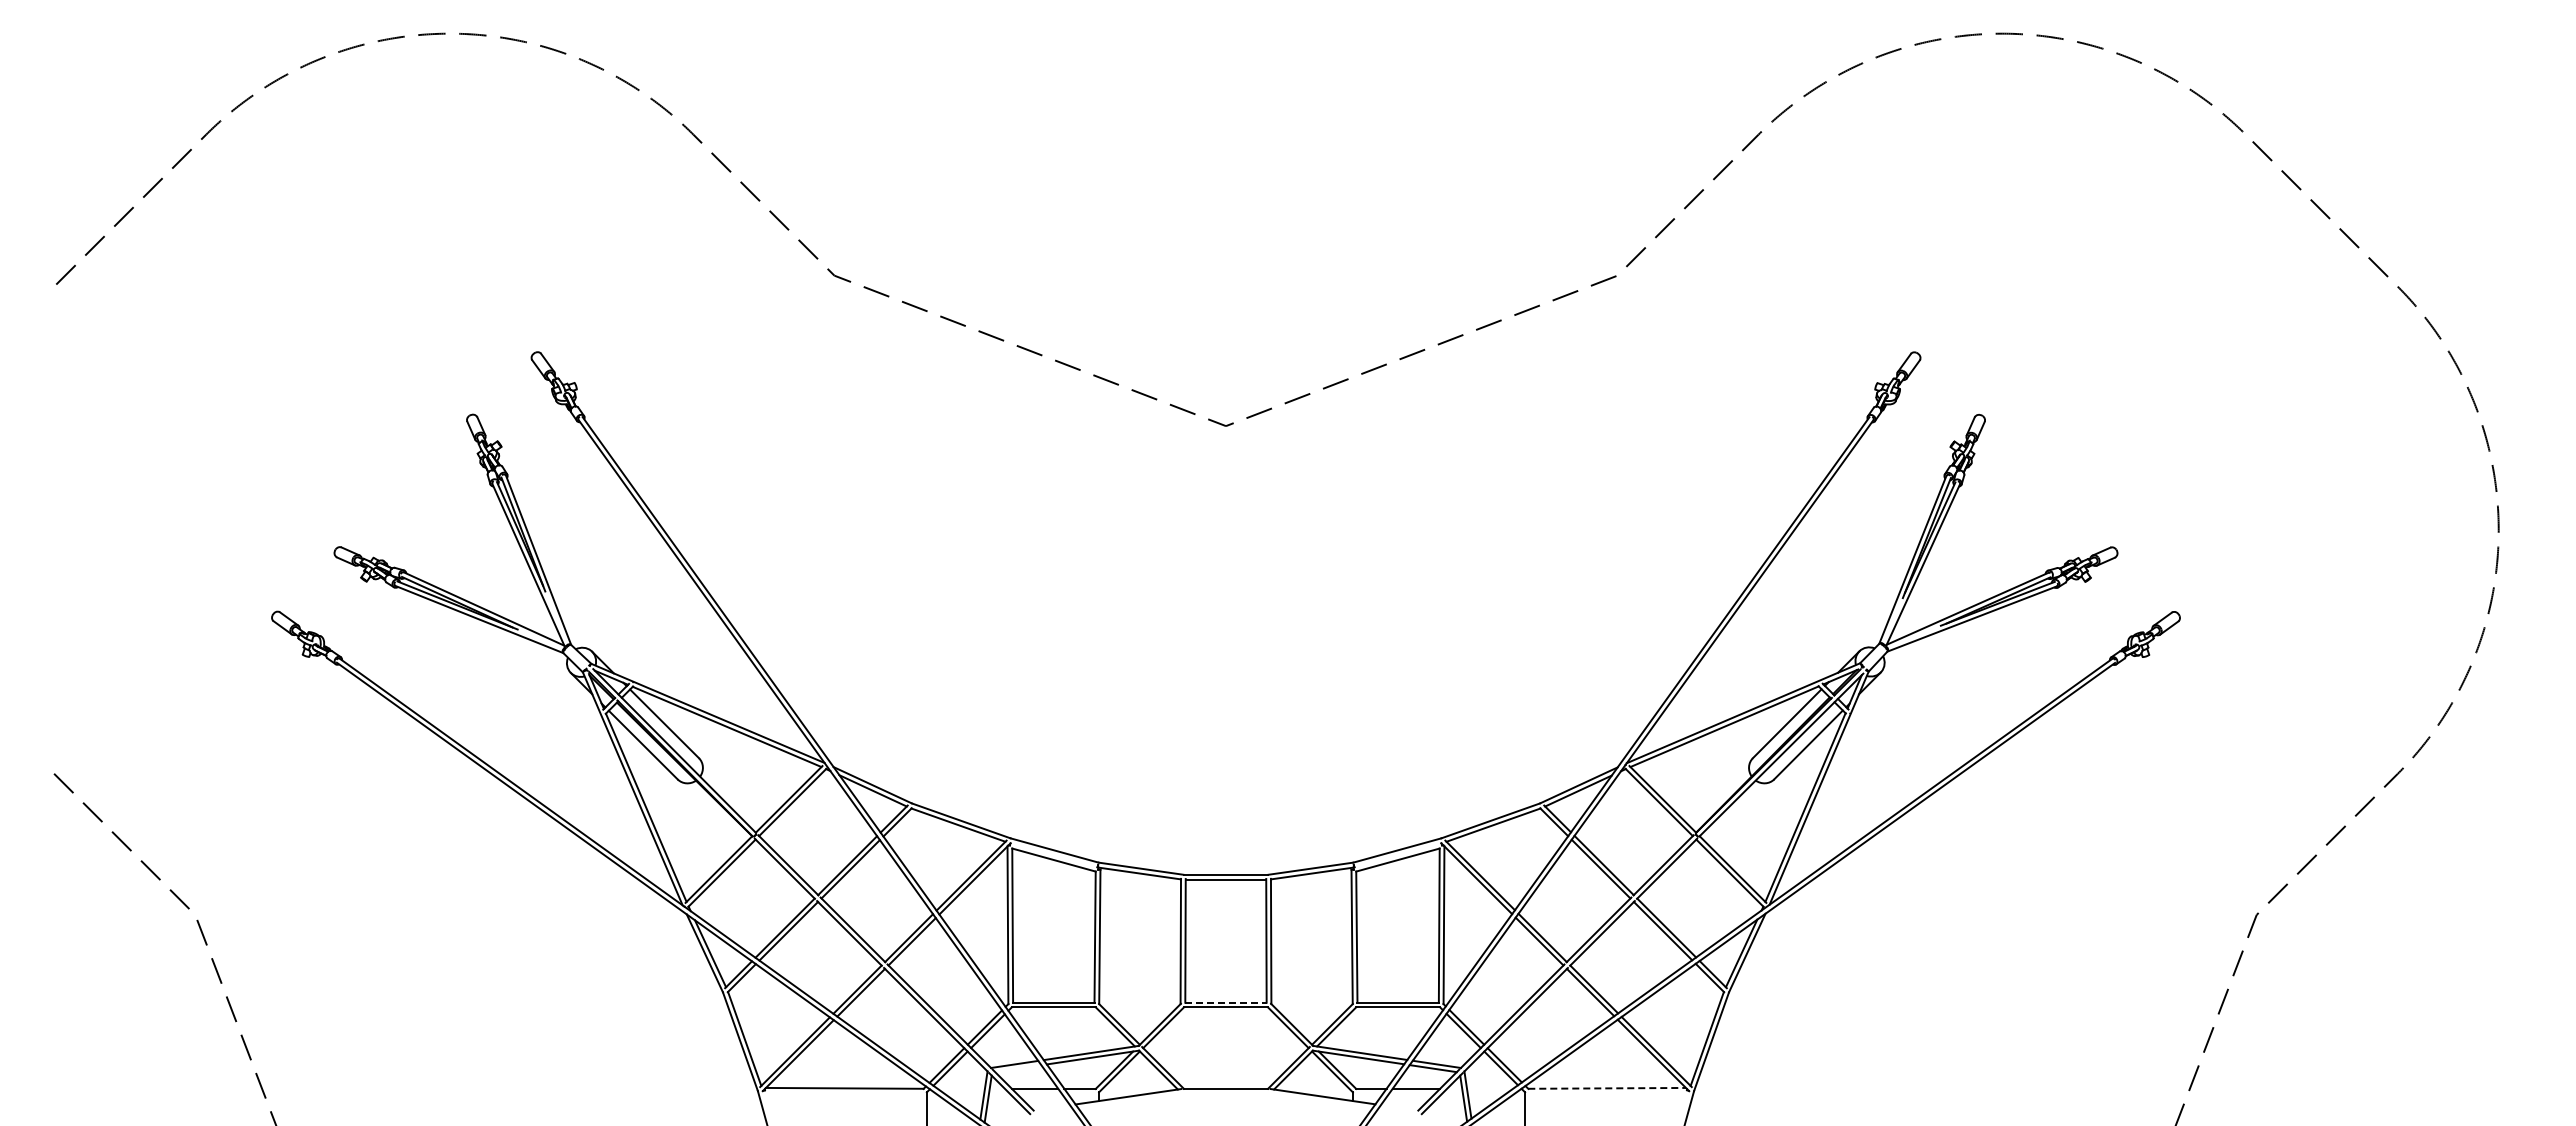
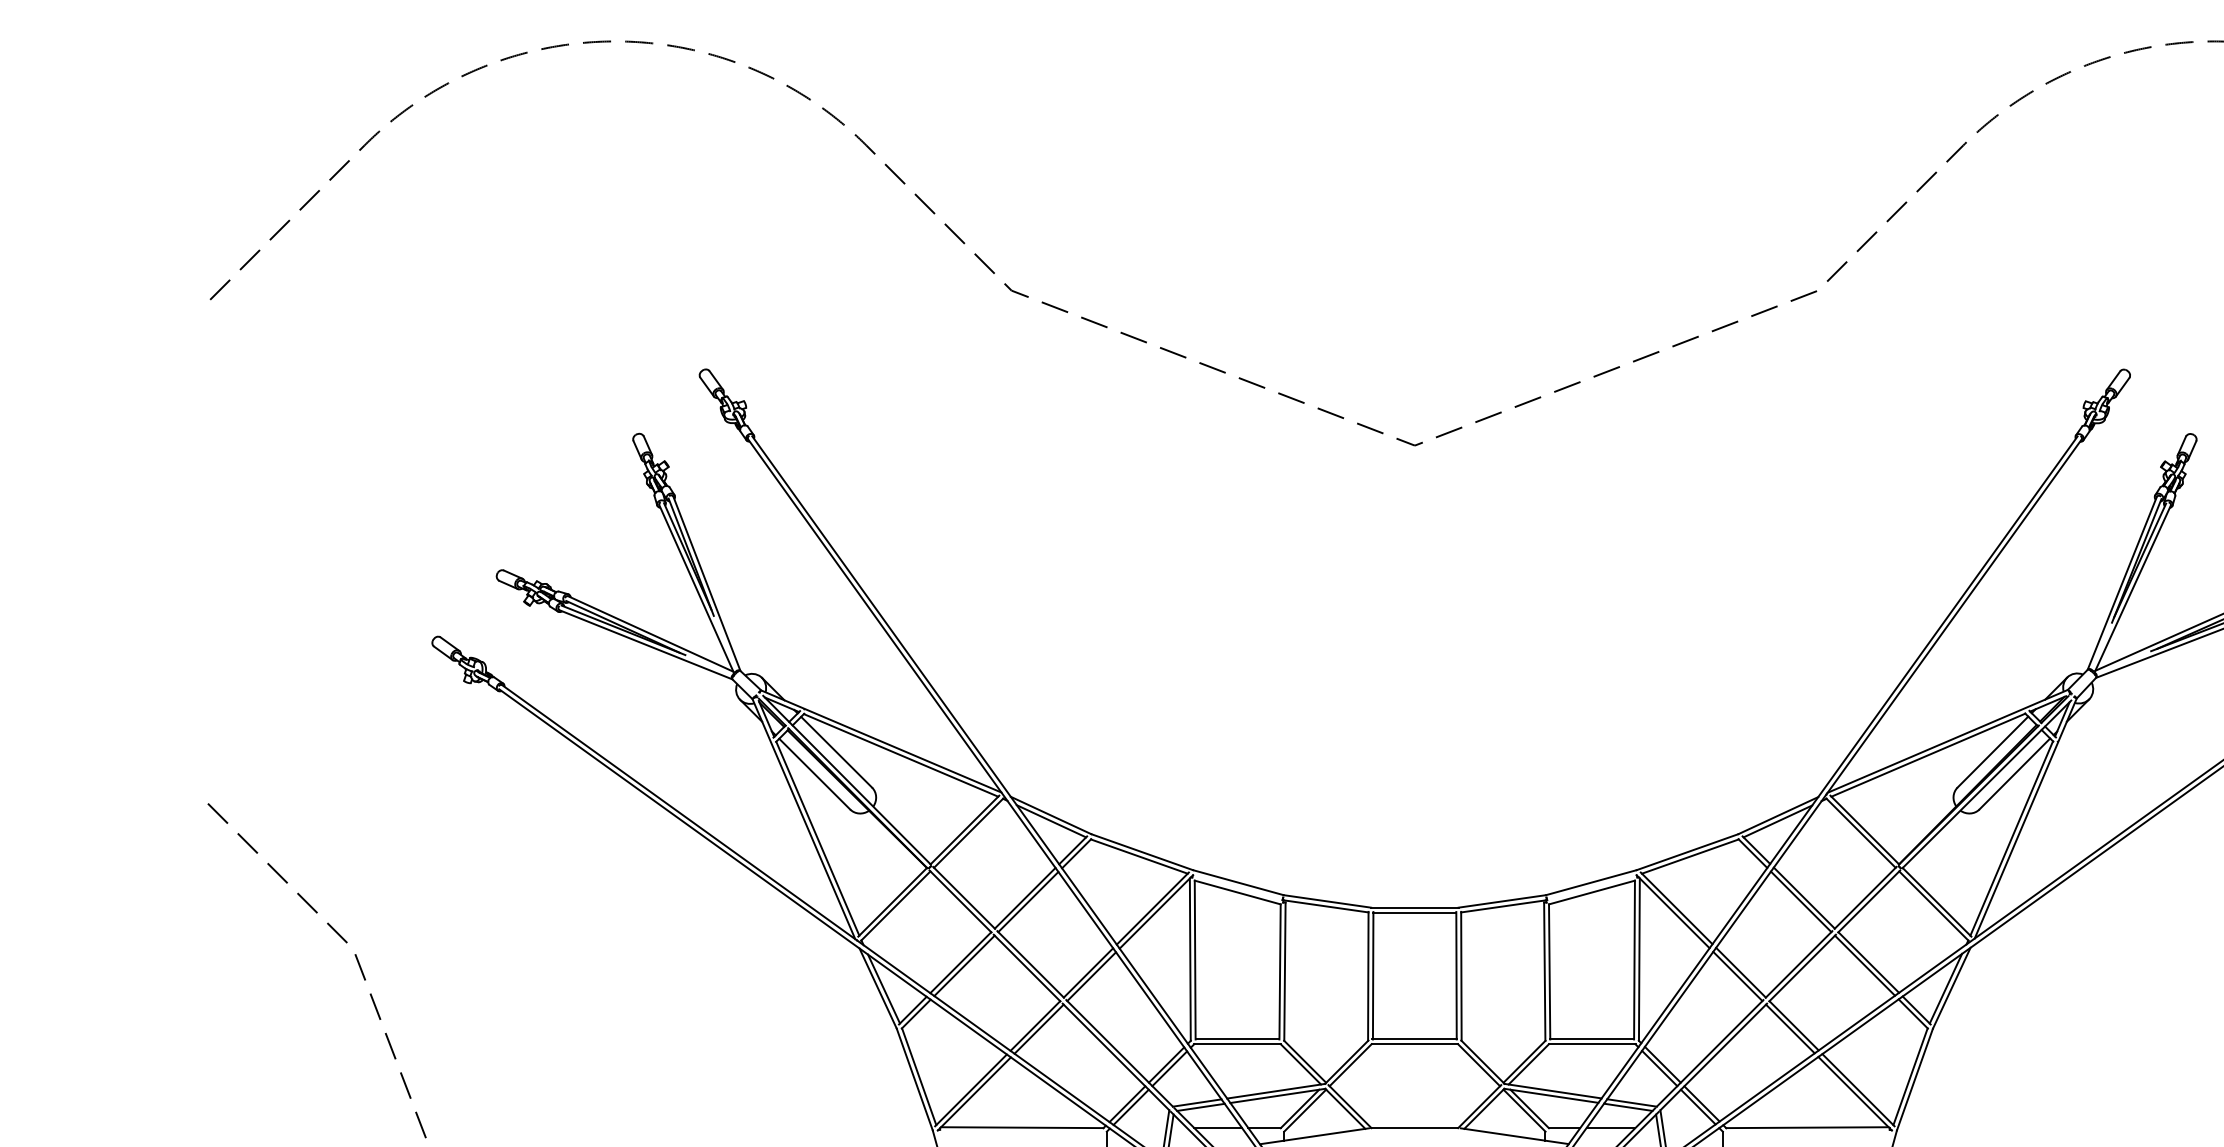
line: (1226, 1002) -> (1415, 1039), dashed -> solid
line: (1018, 1068) -> (1201, 1107), added
line: (1607, 1088) -> (1807, 1127), dashed -> solid

